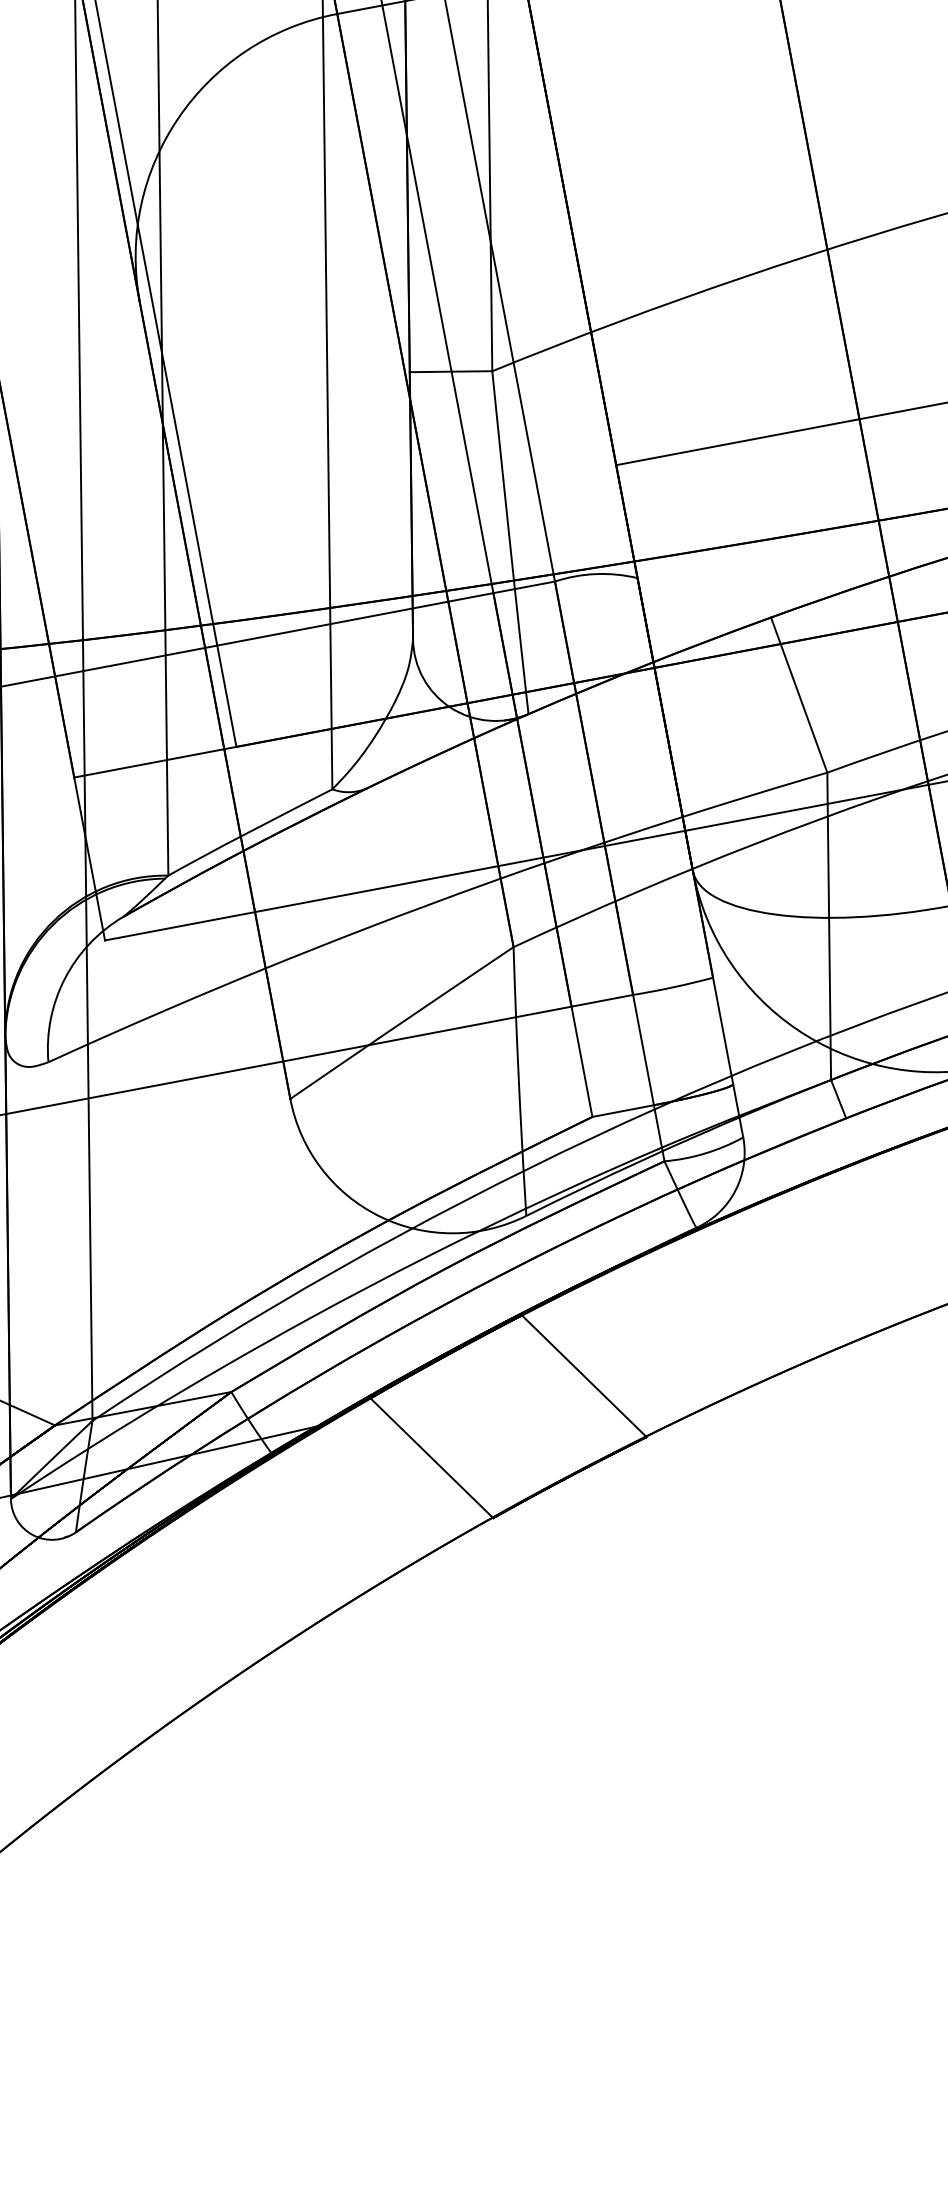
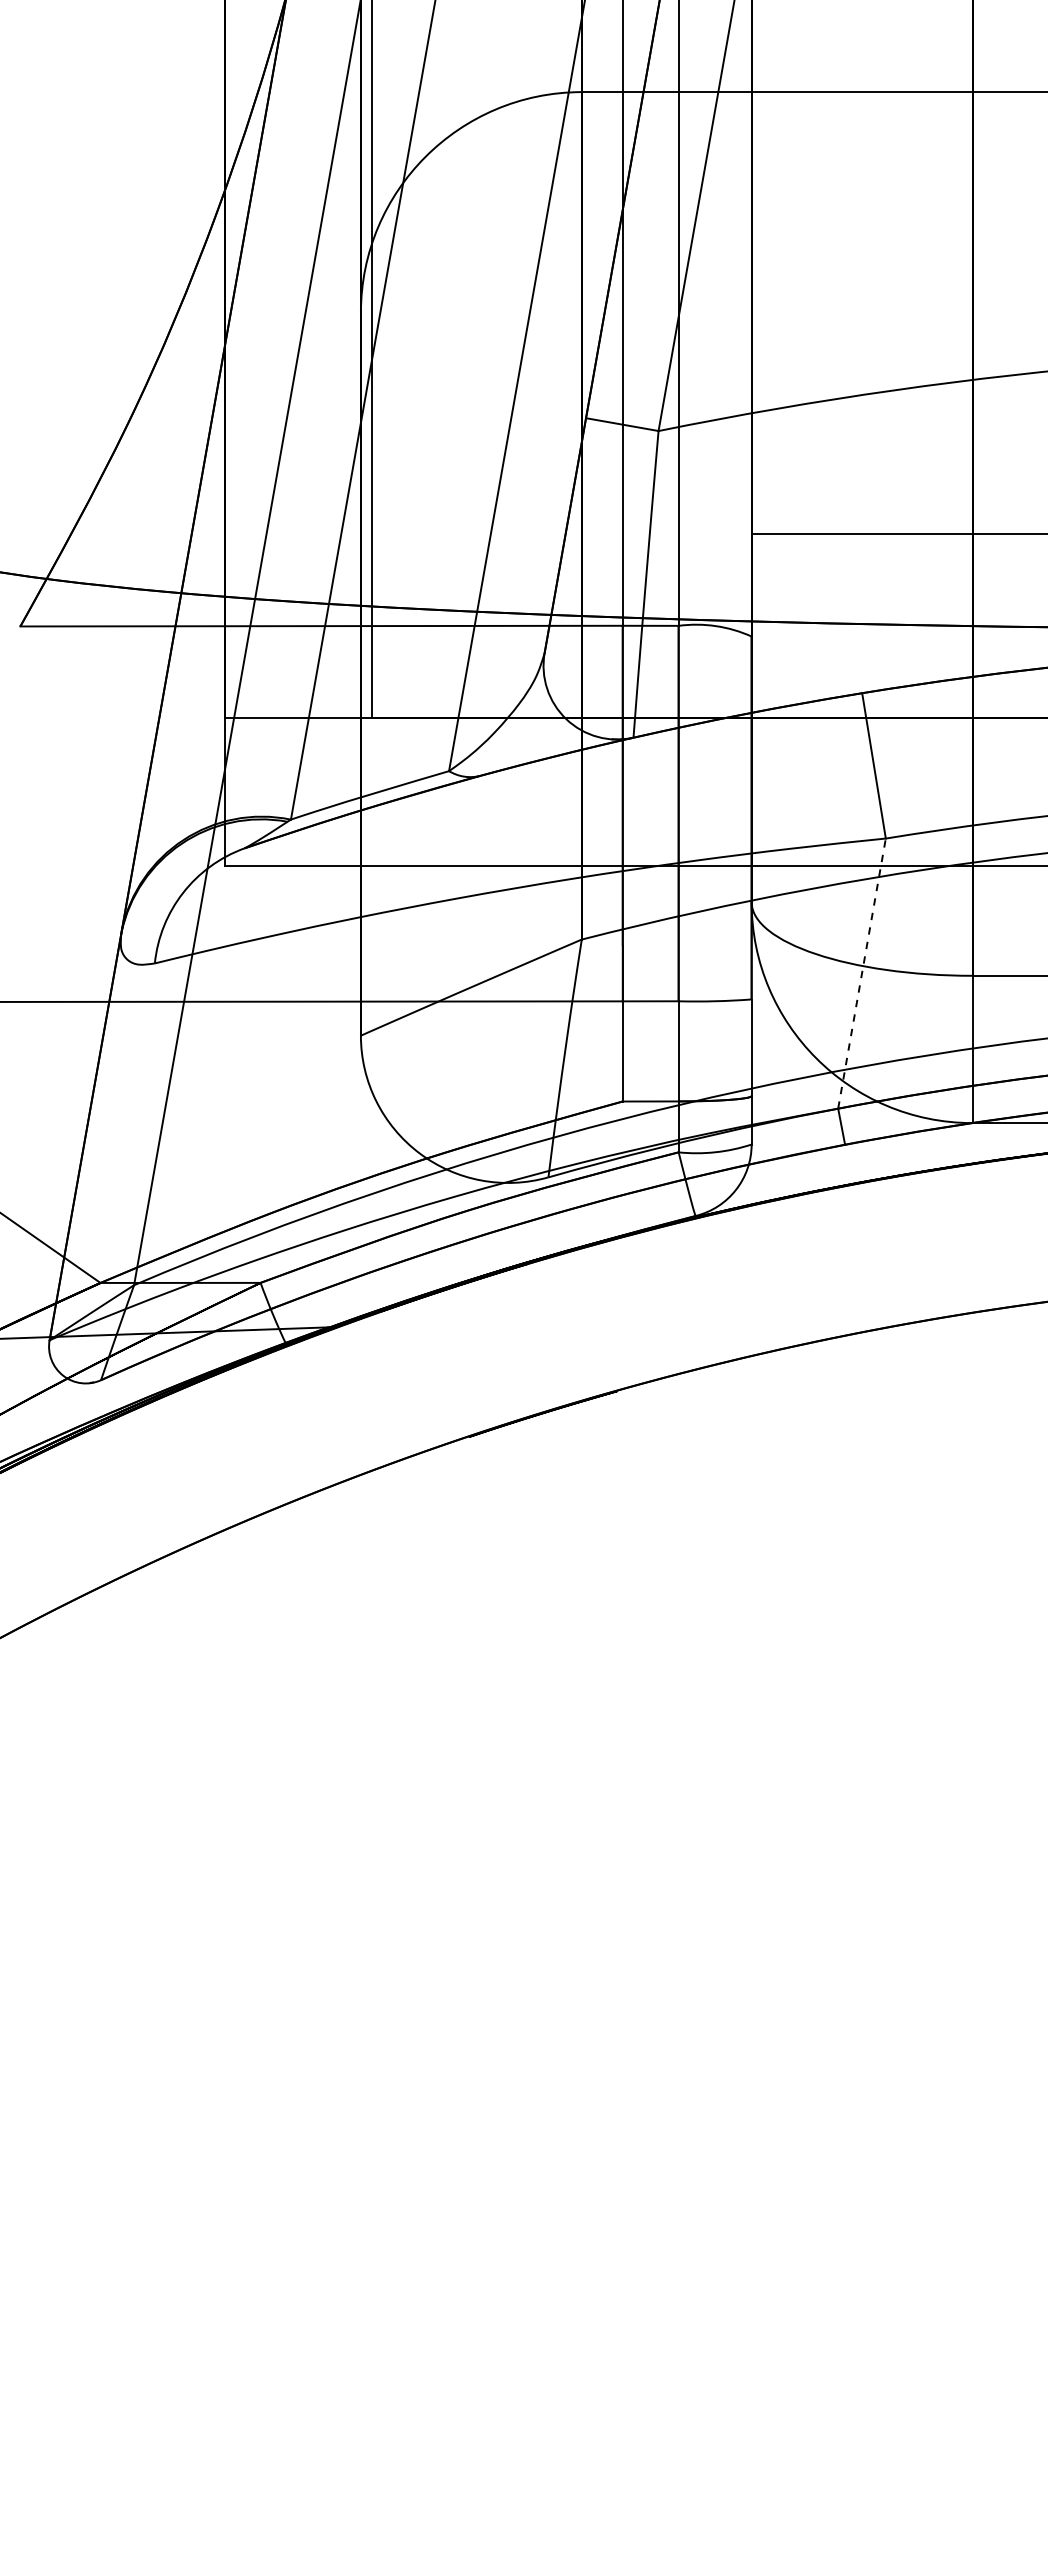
line: (829, 926) -> (862, 973), solid -> dashed
line: (584, 1376) -> (572, 1327), removed
line: (431, 1458) -> (425, 1374), removed

